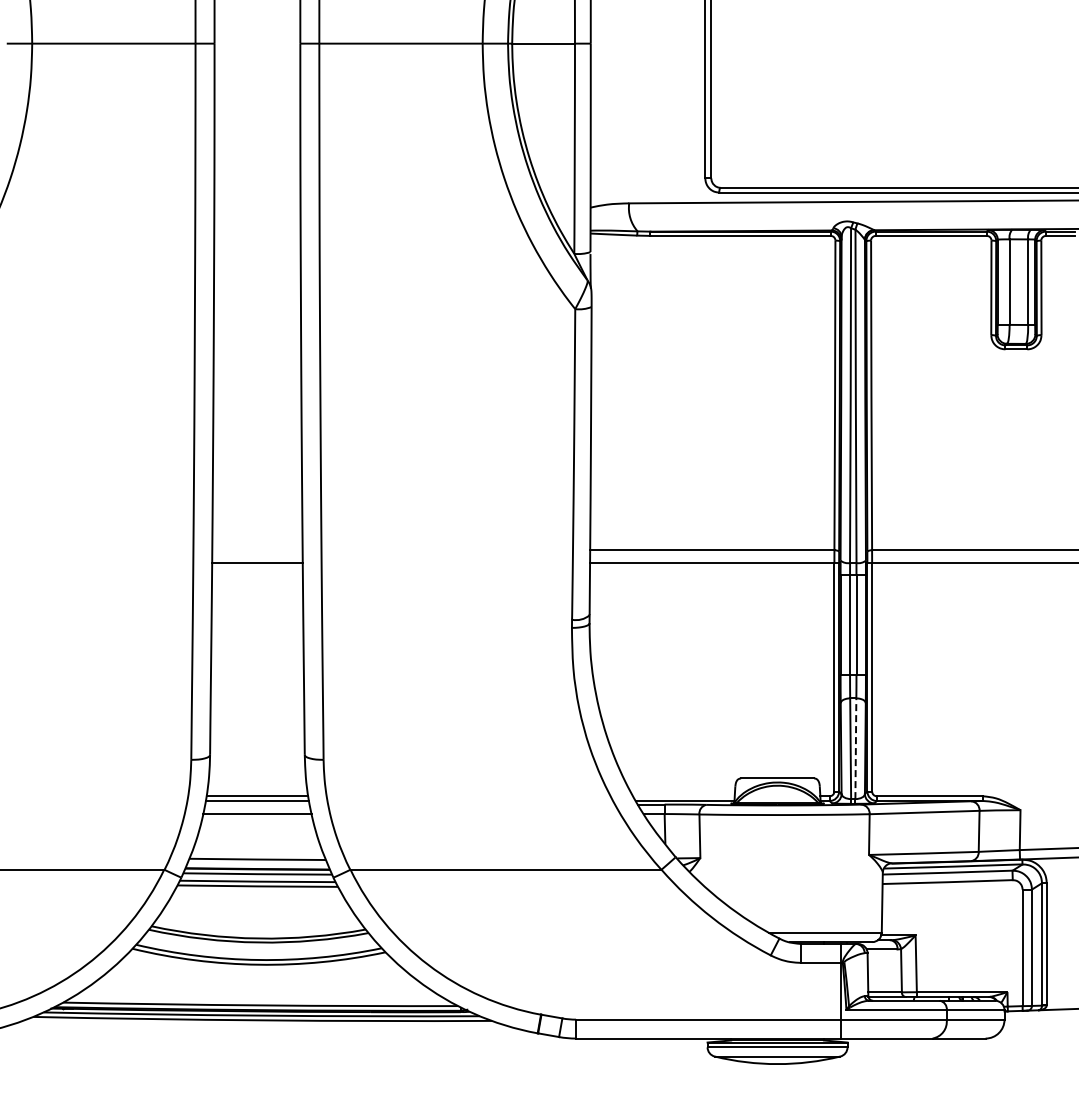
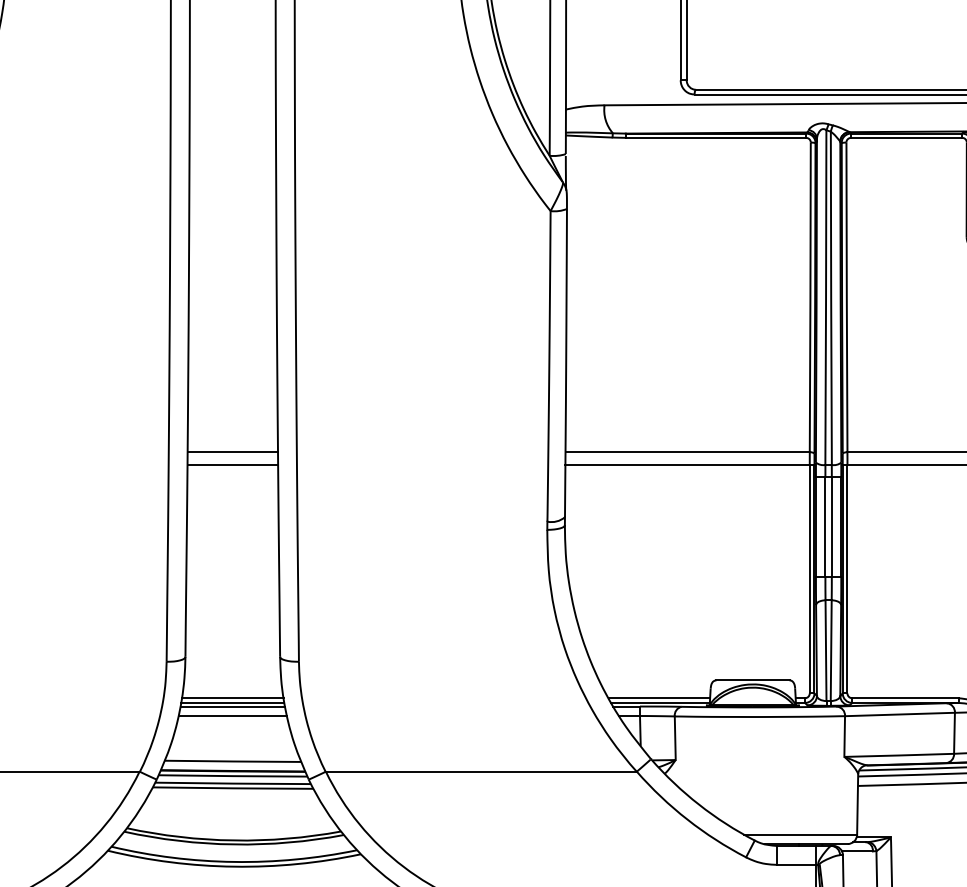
line: (257, 550) -> (232, 452), added
line: (855, 748) -> (830, 650), dashed -> solid
line: (683, 796) -> (658, 698), added
line: (257, 804) -> (232, 706), added

